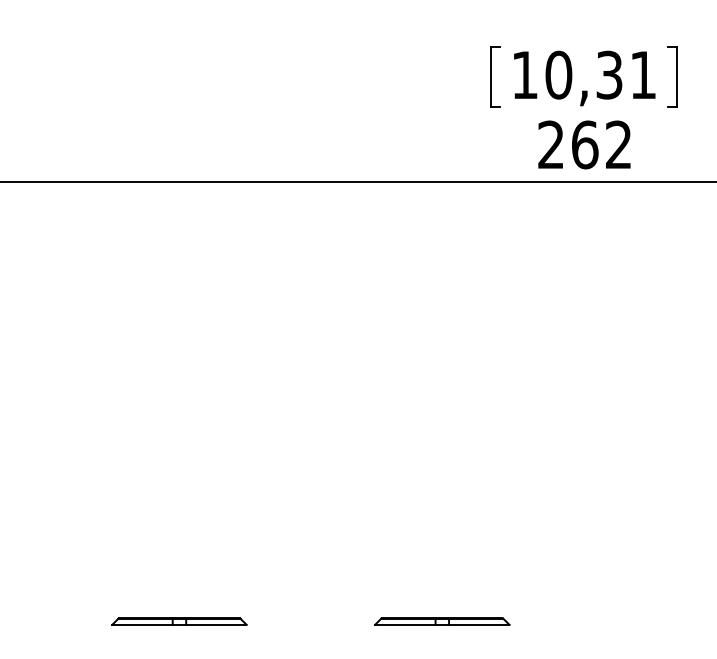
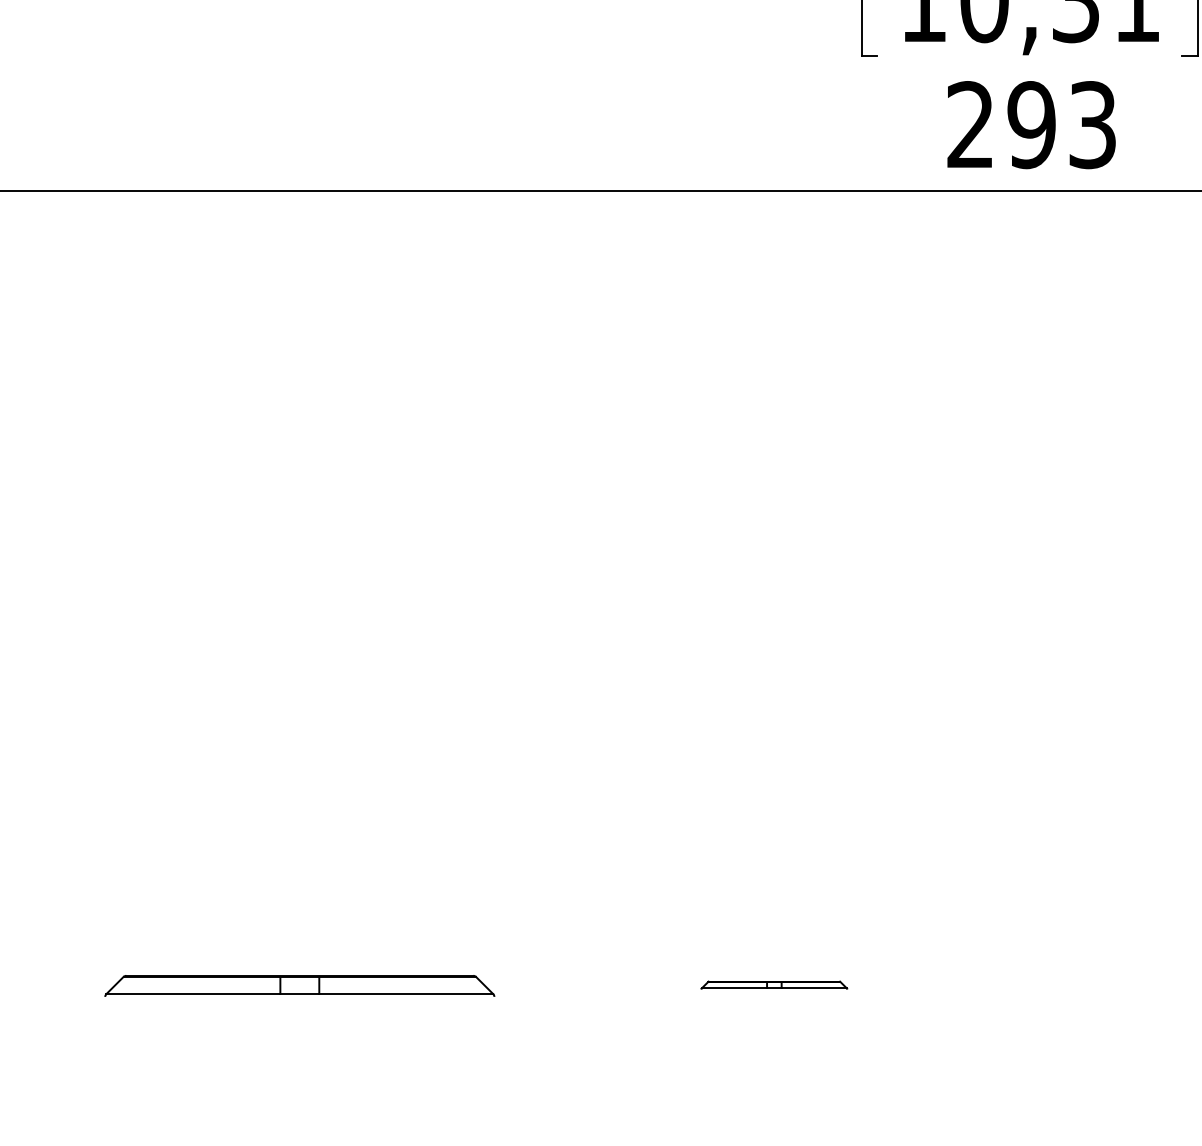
text: (601, 144) -> (1061, 124), 262 -> 293
part: (179, 621) -> (299, 984), size x1.6
part: (442, 621) -> (774, 984), size x0.6

